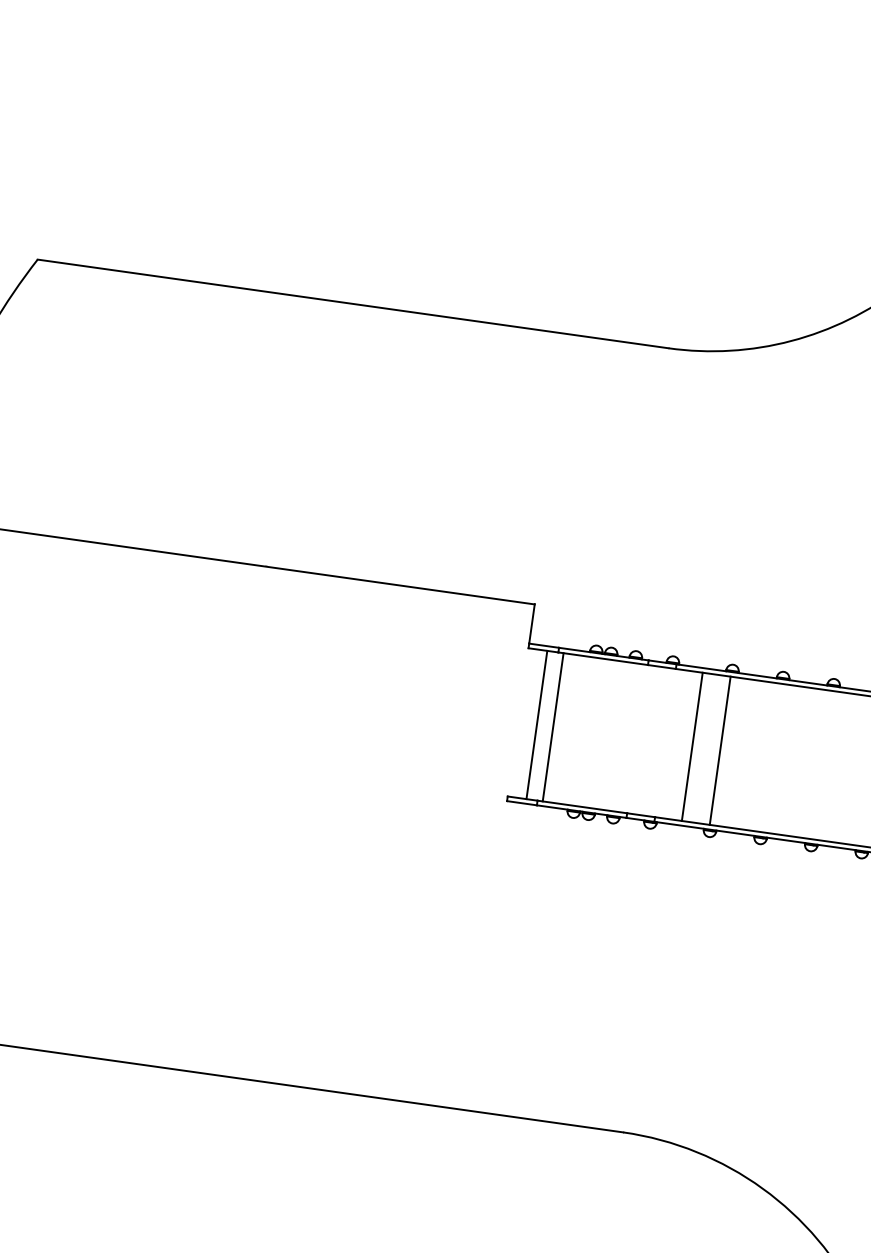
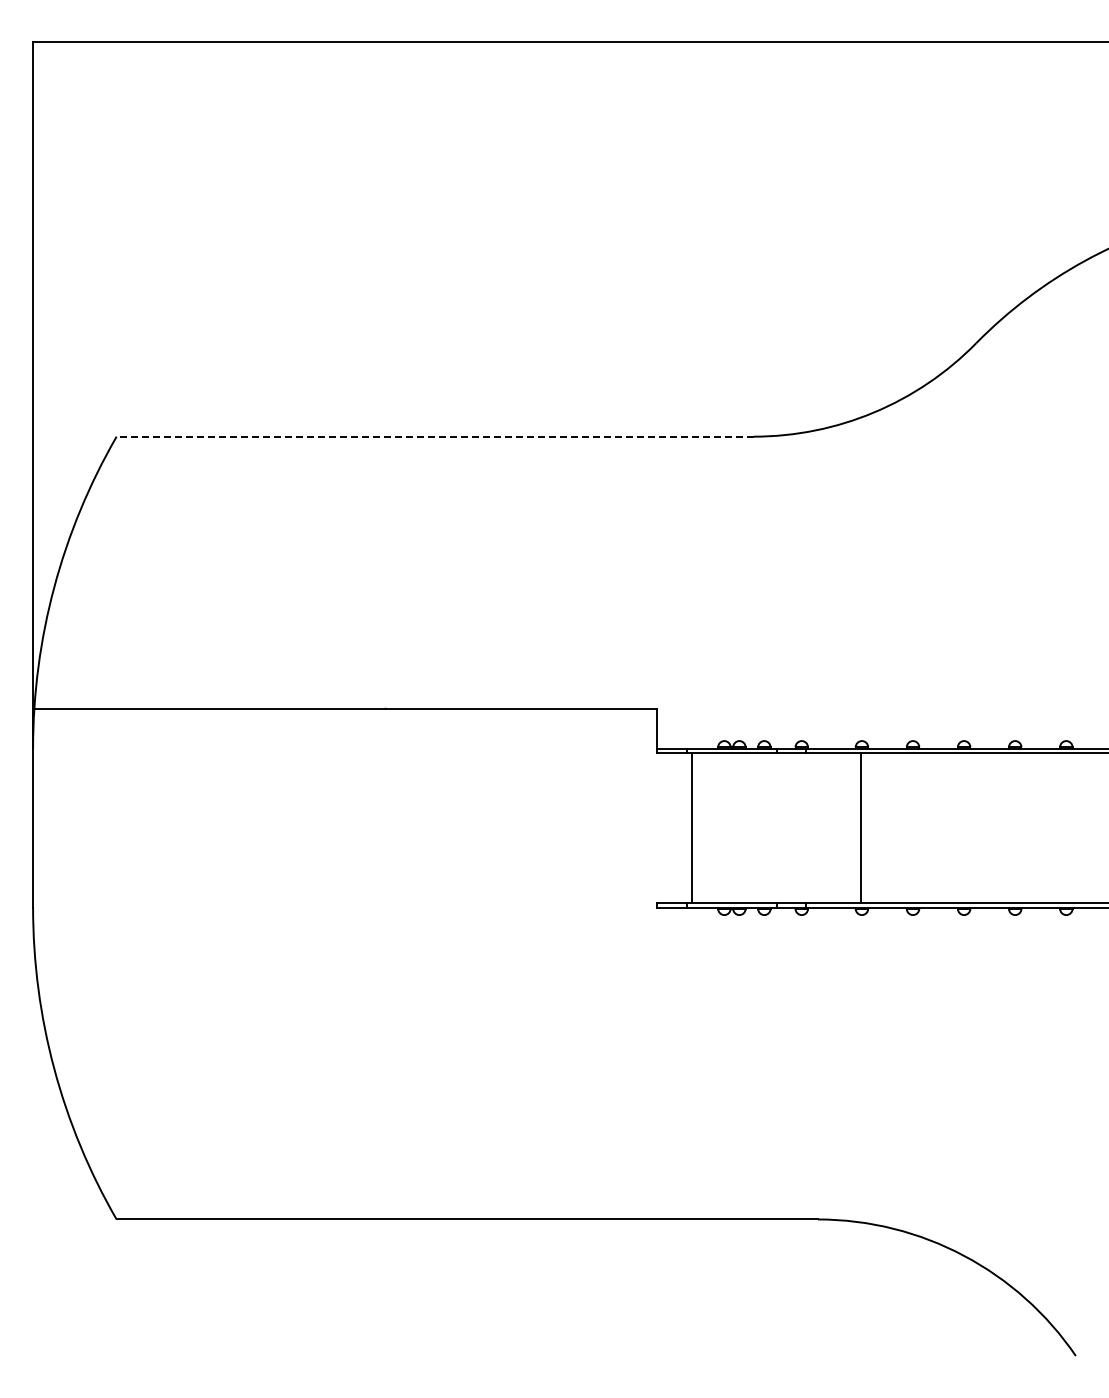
line: (353, 303) -> (435, 436), solid -> dashed
line: (536, 724) -> (675, 827), removed
line: (692, 746) -> (832, 827), removed

